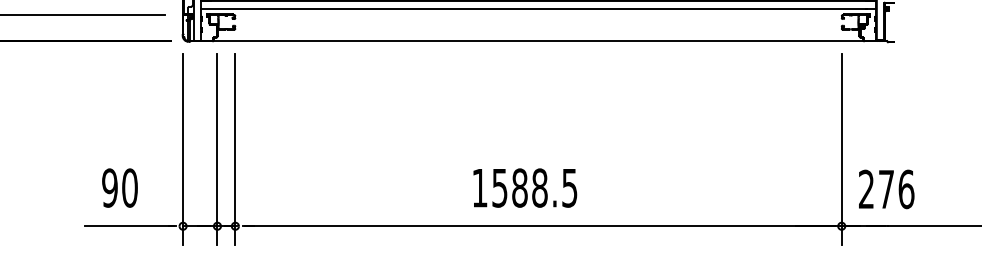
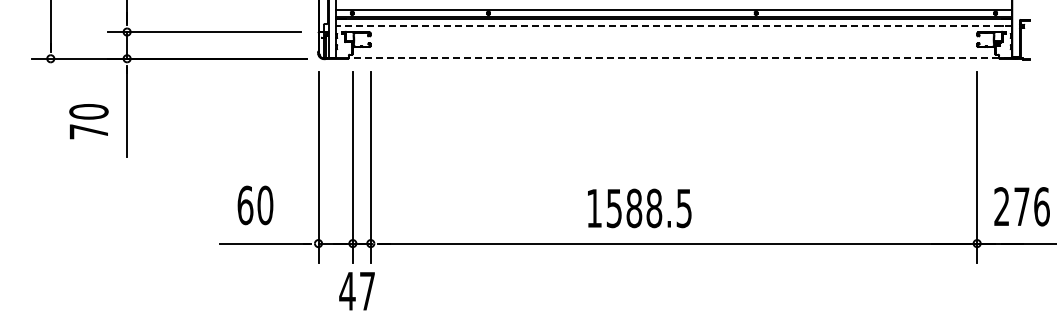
line: (538, 9) -> (673, 26), solid -> dashed
line: (538, 41) -> (673, 58), solid -> dashed
text: (110, 188) -> (245, 205), 90 -> 60
text: (525, 188) -> (639, 208), moved

